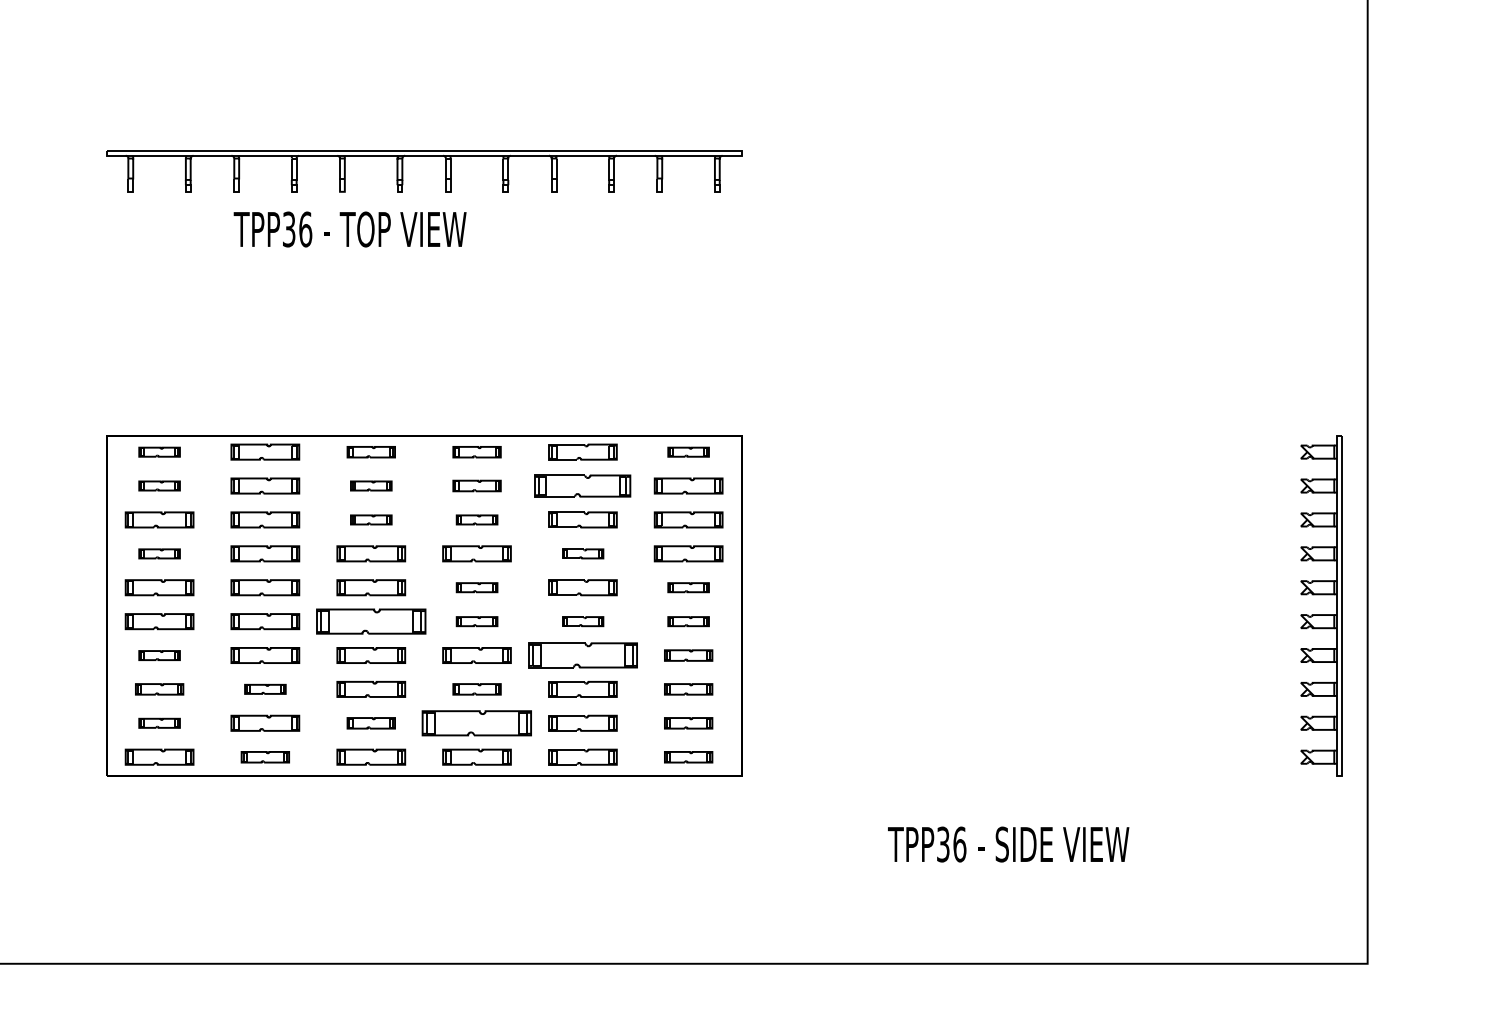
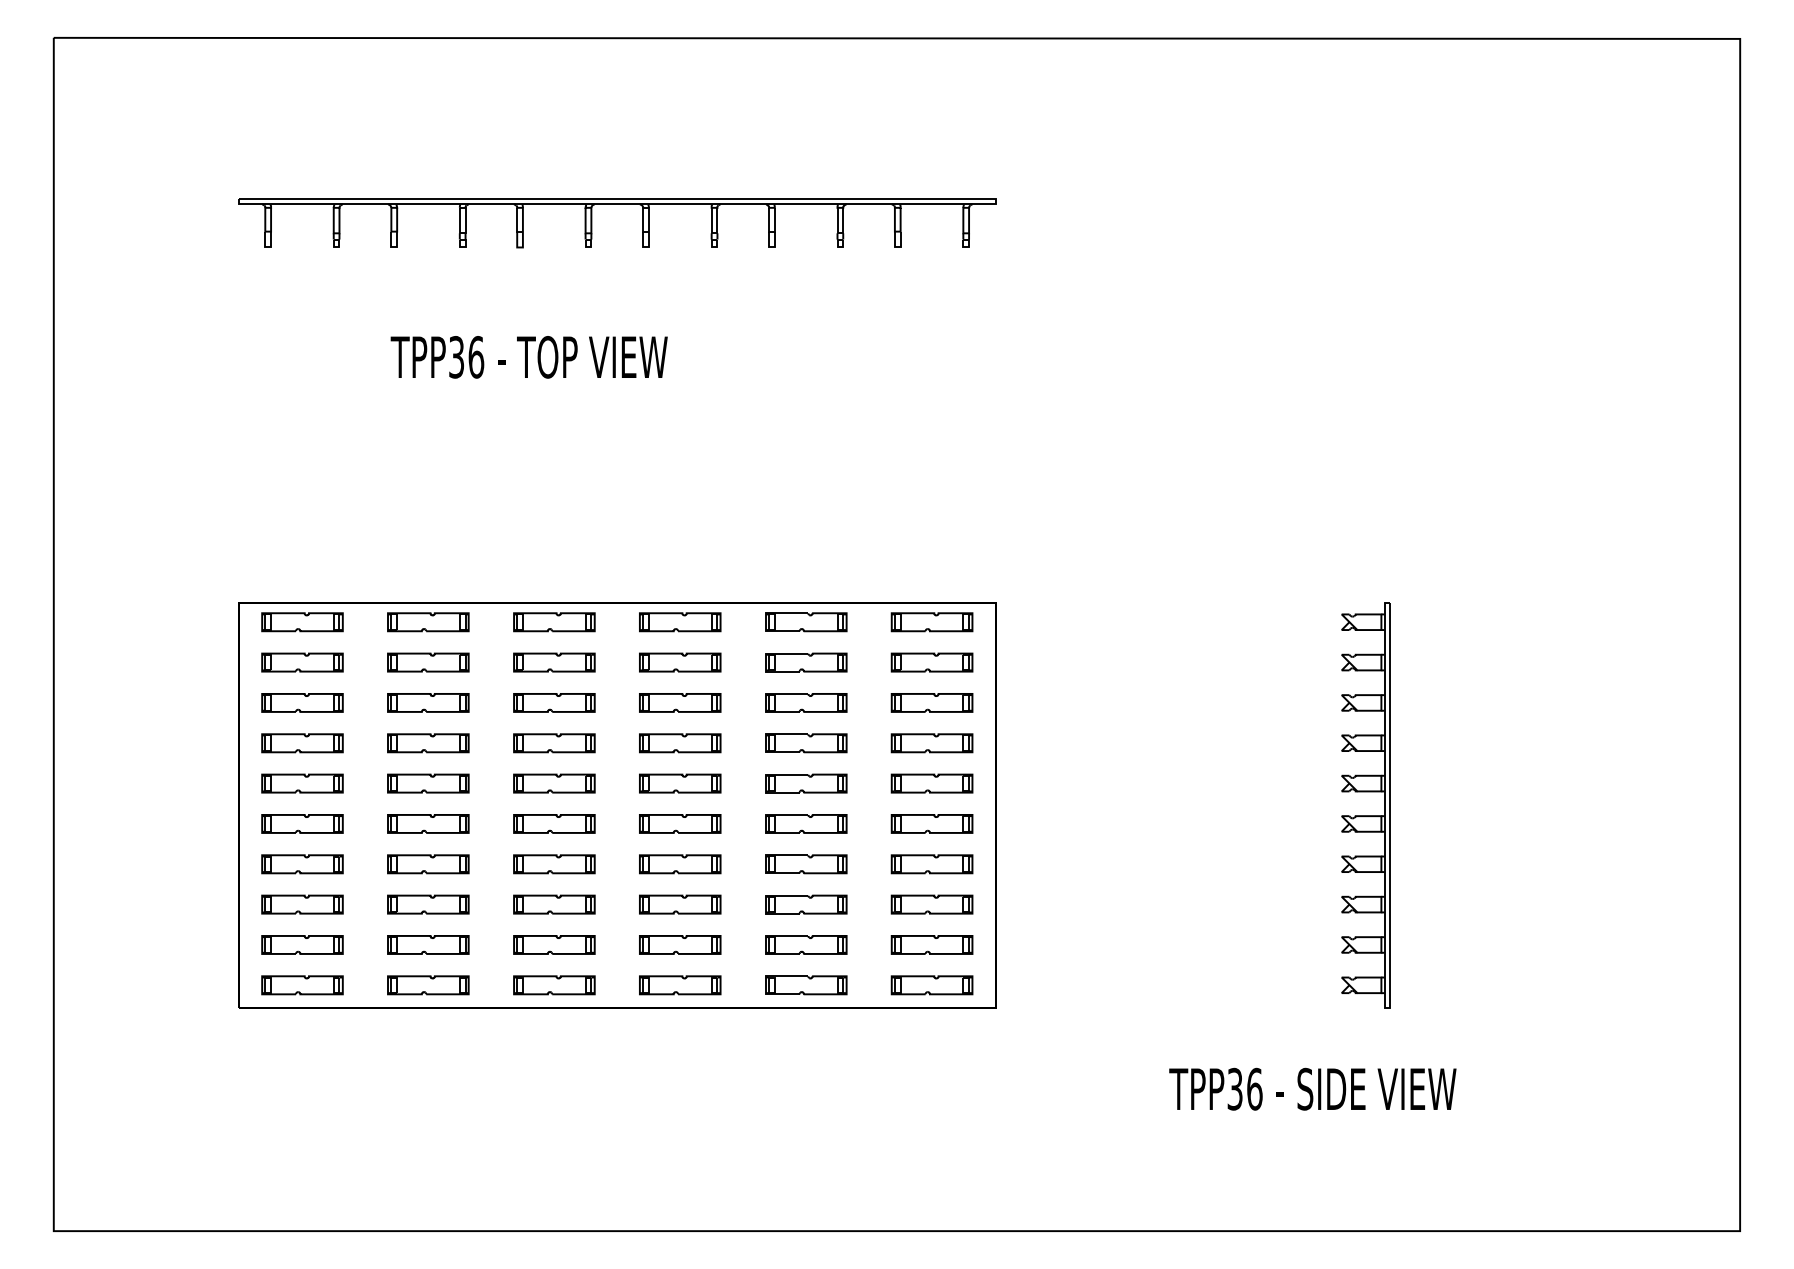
part: (424, 155) -> (617, 204), moved
part: (159, 452) -> (302, 622), size x1.67
part: (371, 452) -> (554, 622), size x1.43
part: (477, 452) -> (680, 622), size x1.43
part: (688, 452) -> (931, 622), size x1.67
part: (159, 485) -> (302, 662), size x1.67
part: (371, 485) -> (554, 662), size x1.67
part: (477, 485) -> (680, 662), size x1.43
part: (583, 485) -> (806, 662), size x0.71
part: (371, 519) -> (554, 702), size x1.67
part: (477, 519) -> (680, 702), size x1.67
part: (159, 554) -> (302, 743), size x1.67
part: (583, 554) -> (806, 743), size x1.67
part: (477, 587) -> (680, 783), size x1.67
part: (688, 587) -> (931, 783), size x1.67
part: (1320, 614) -> (1365, 815), moved
part: (371, 621) -> (554, 823), size x0.62
part: (477, 621) -> (680, 823), size x1.67
part: (583, 621) -> (806, 823), size x1.67
part: (688, 621) -> (931, 823), size x1.67
part: (159, 655) -> (302, 864), size x1.67
part: (583, 655) -> (806, 864), size x0.62
part: (688, 655) -> (931, 864), size x1.43
part: (159, 689) -> (302, 904), size x1.43
part: (265, 689) -> (428, 904), size x1.67
part: (477, 689) -> (680, 904), size x1.43
part: (688, 689) -> (931, 904), size x1.43
part: (159, 722) -> (302, 944), size x1.67
part: (371, 722) -> (554, 944), size x1.43
part: (477, 722) -> (680, 944), size x0.62
part: (688, 722) -> (931, 944), size x1.43
part: (265, 757) -> (428, 985), size x1.43
part: (688, 757) -> (931, 985), size x1.43

